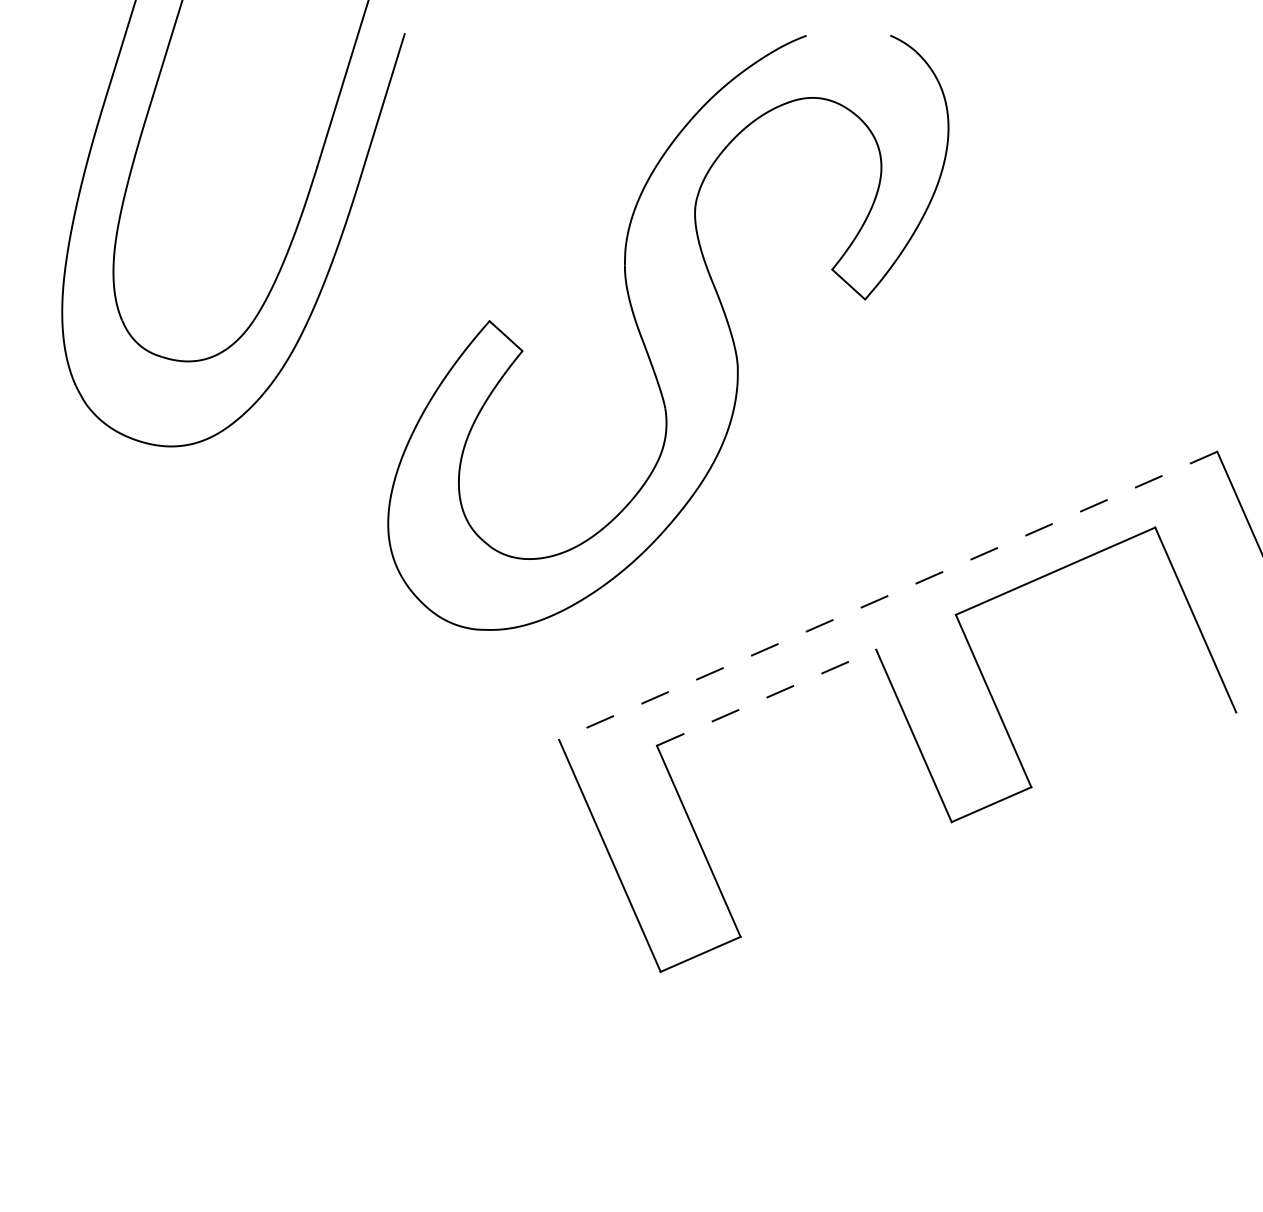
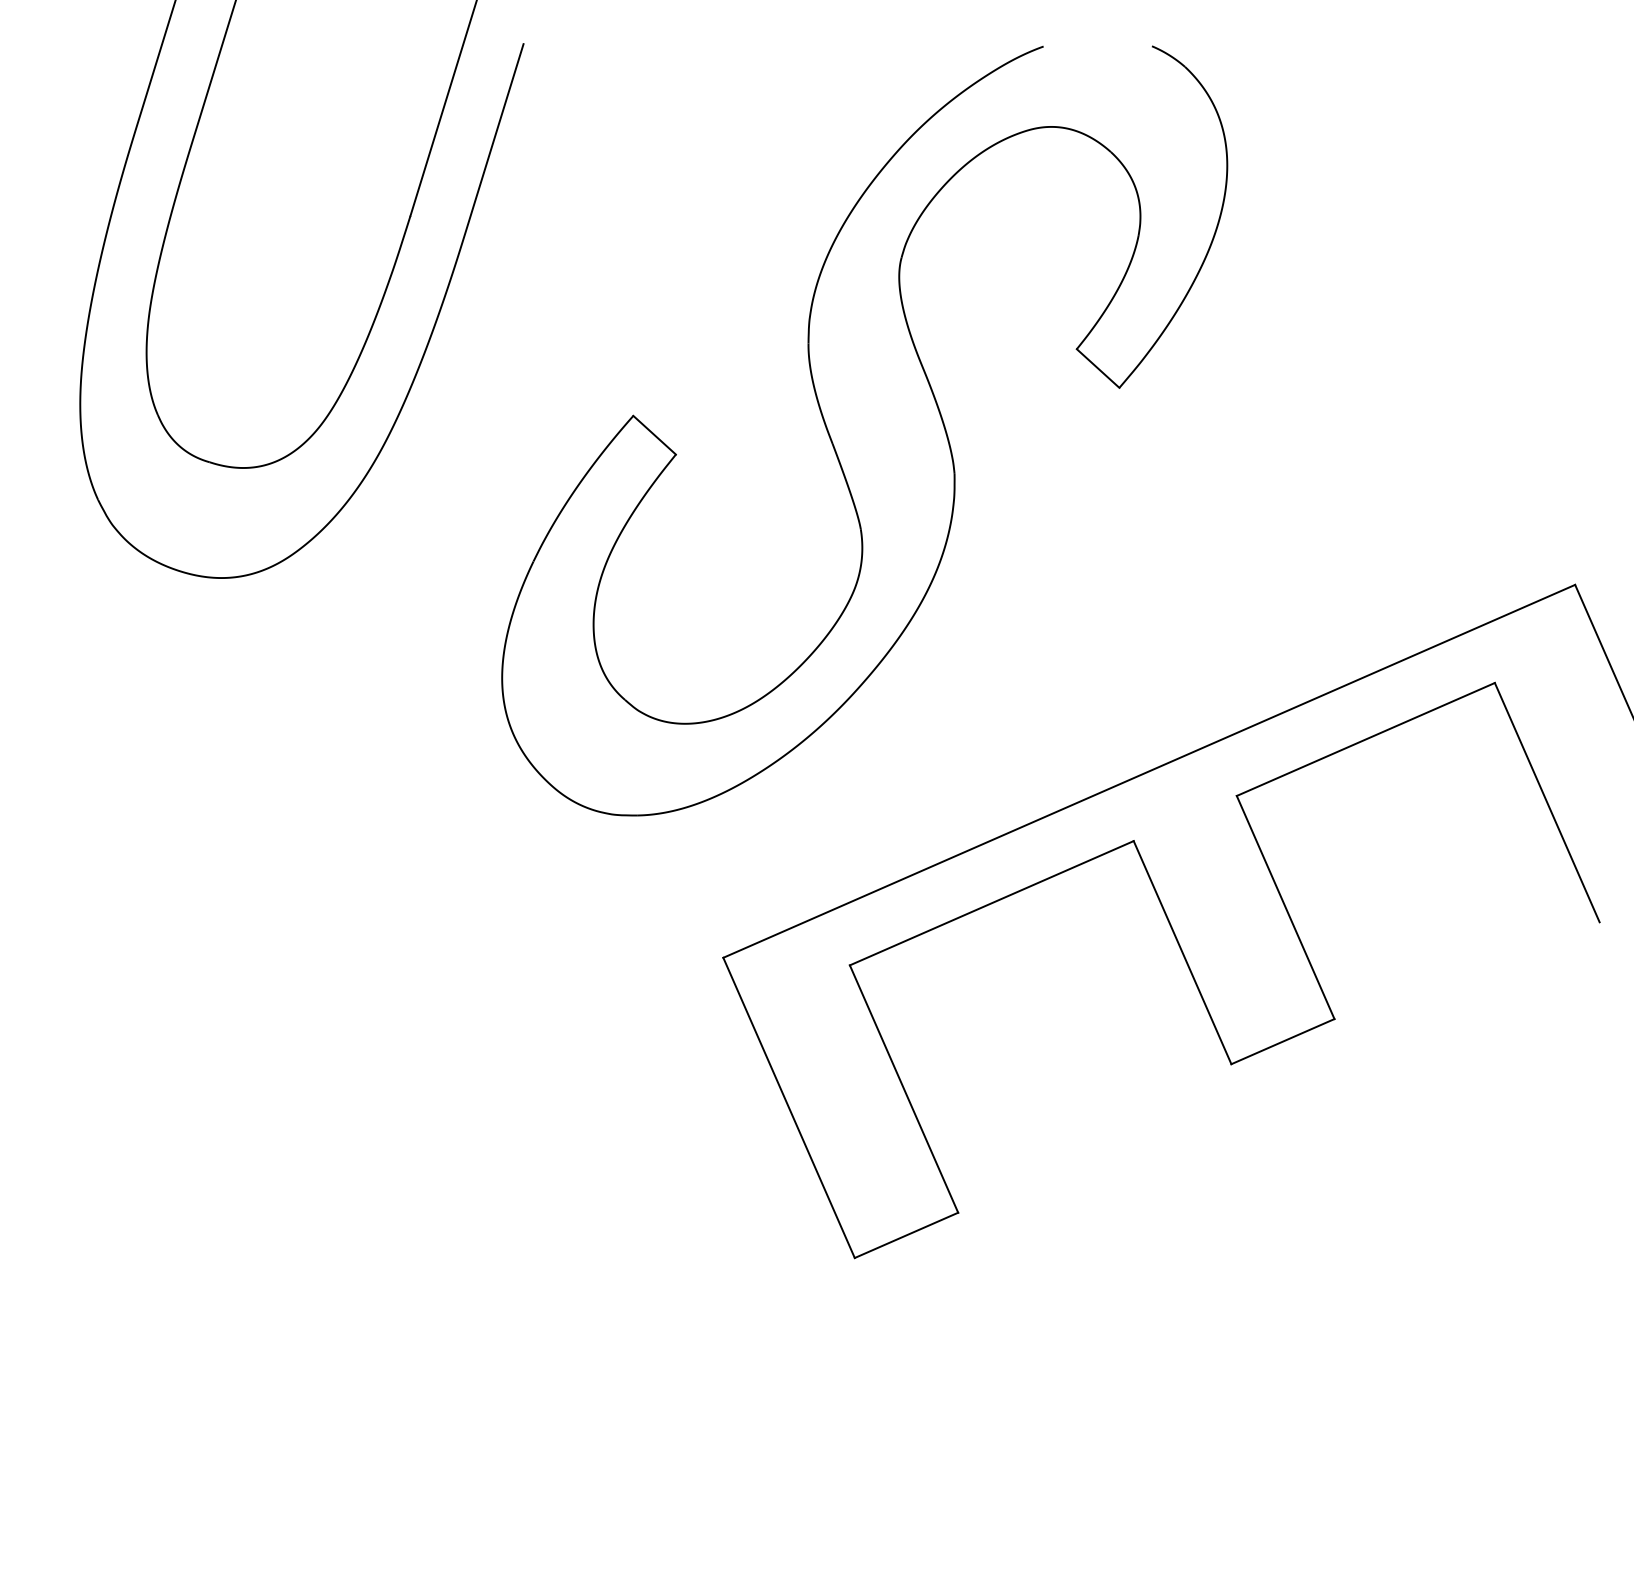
line: (888, 595) -> (1149, 771), dashed -> solid
line: (766, 697) -> (991, 903), dashed -> solid

